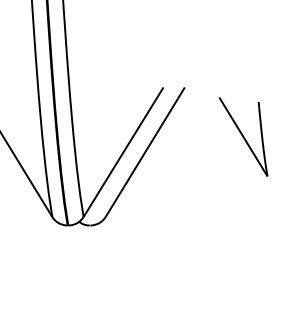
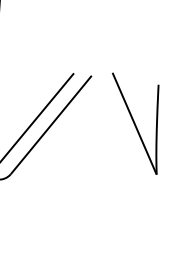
part: (243, 136) -> (134, 123), size x1.43

